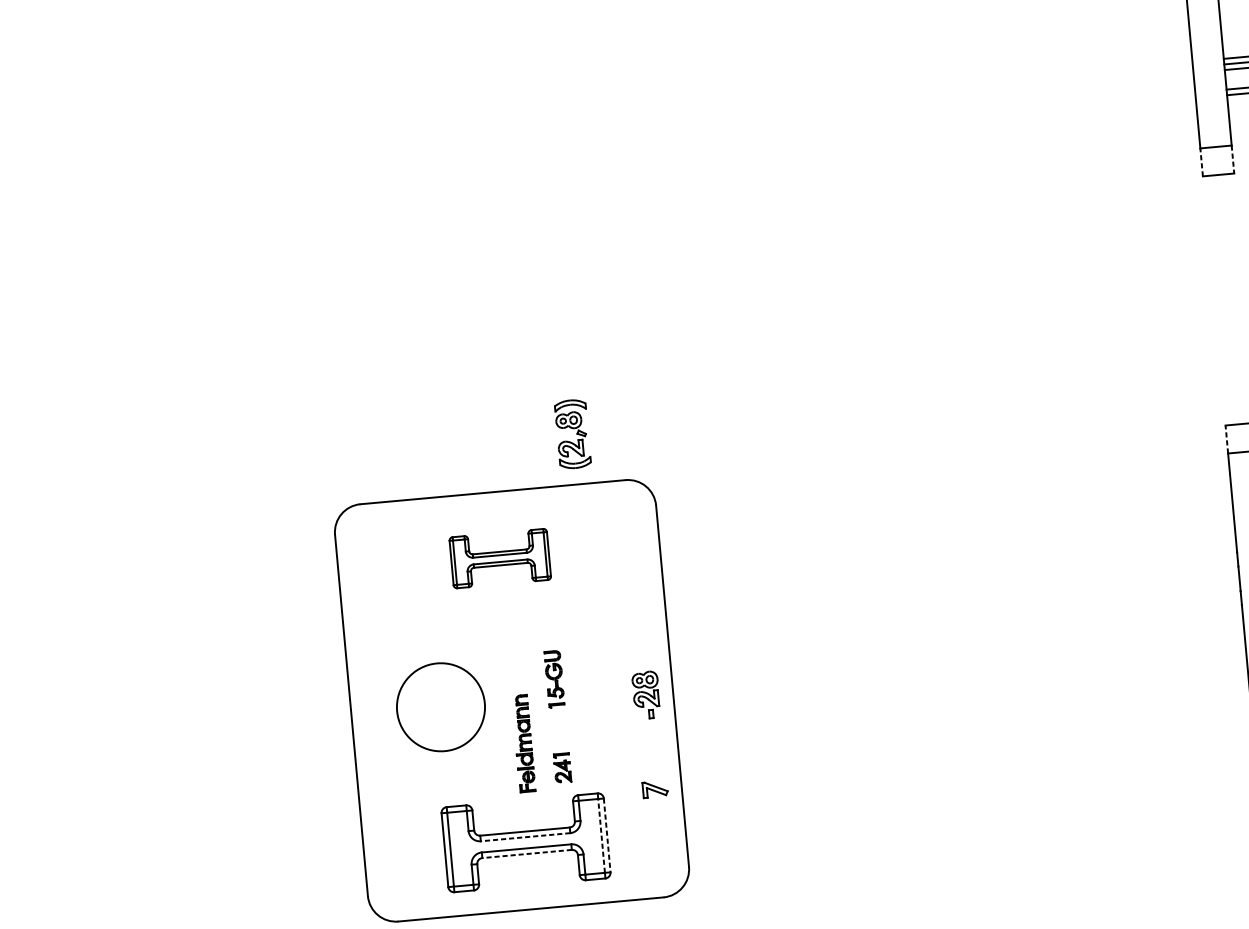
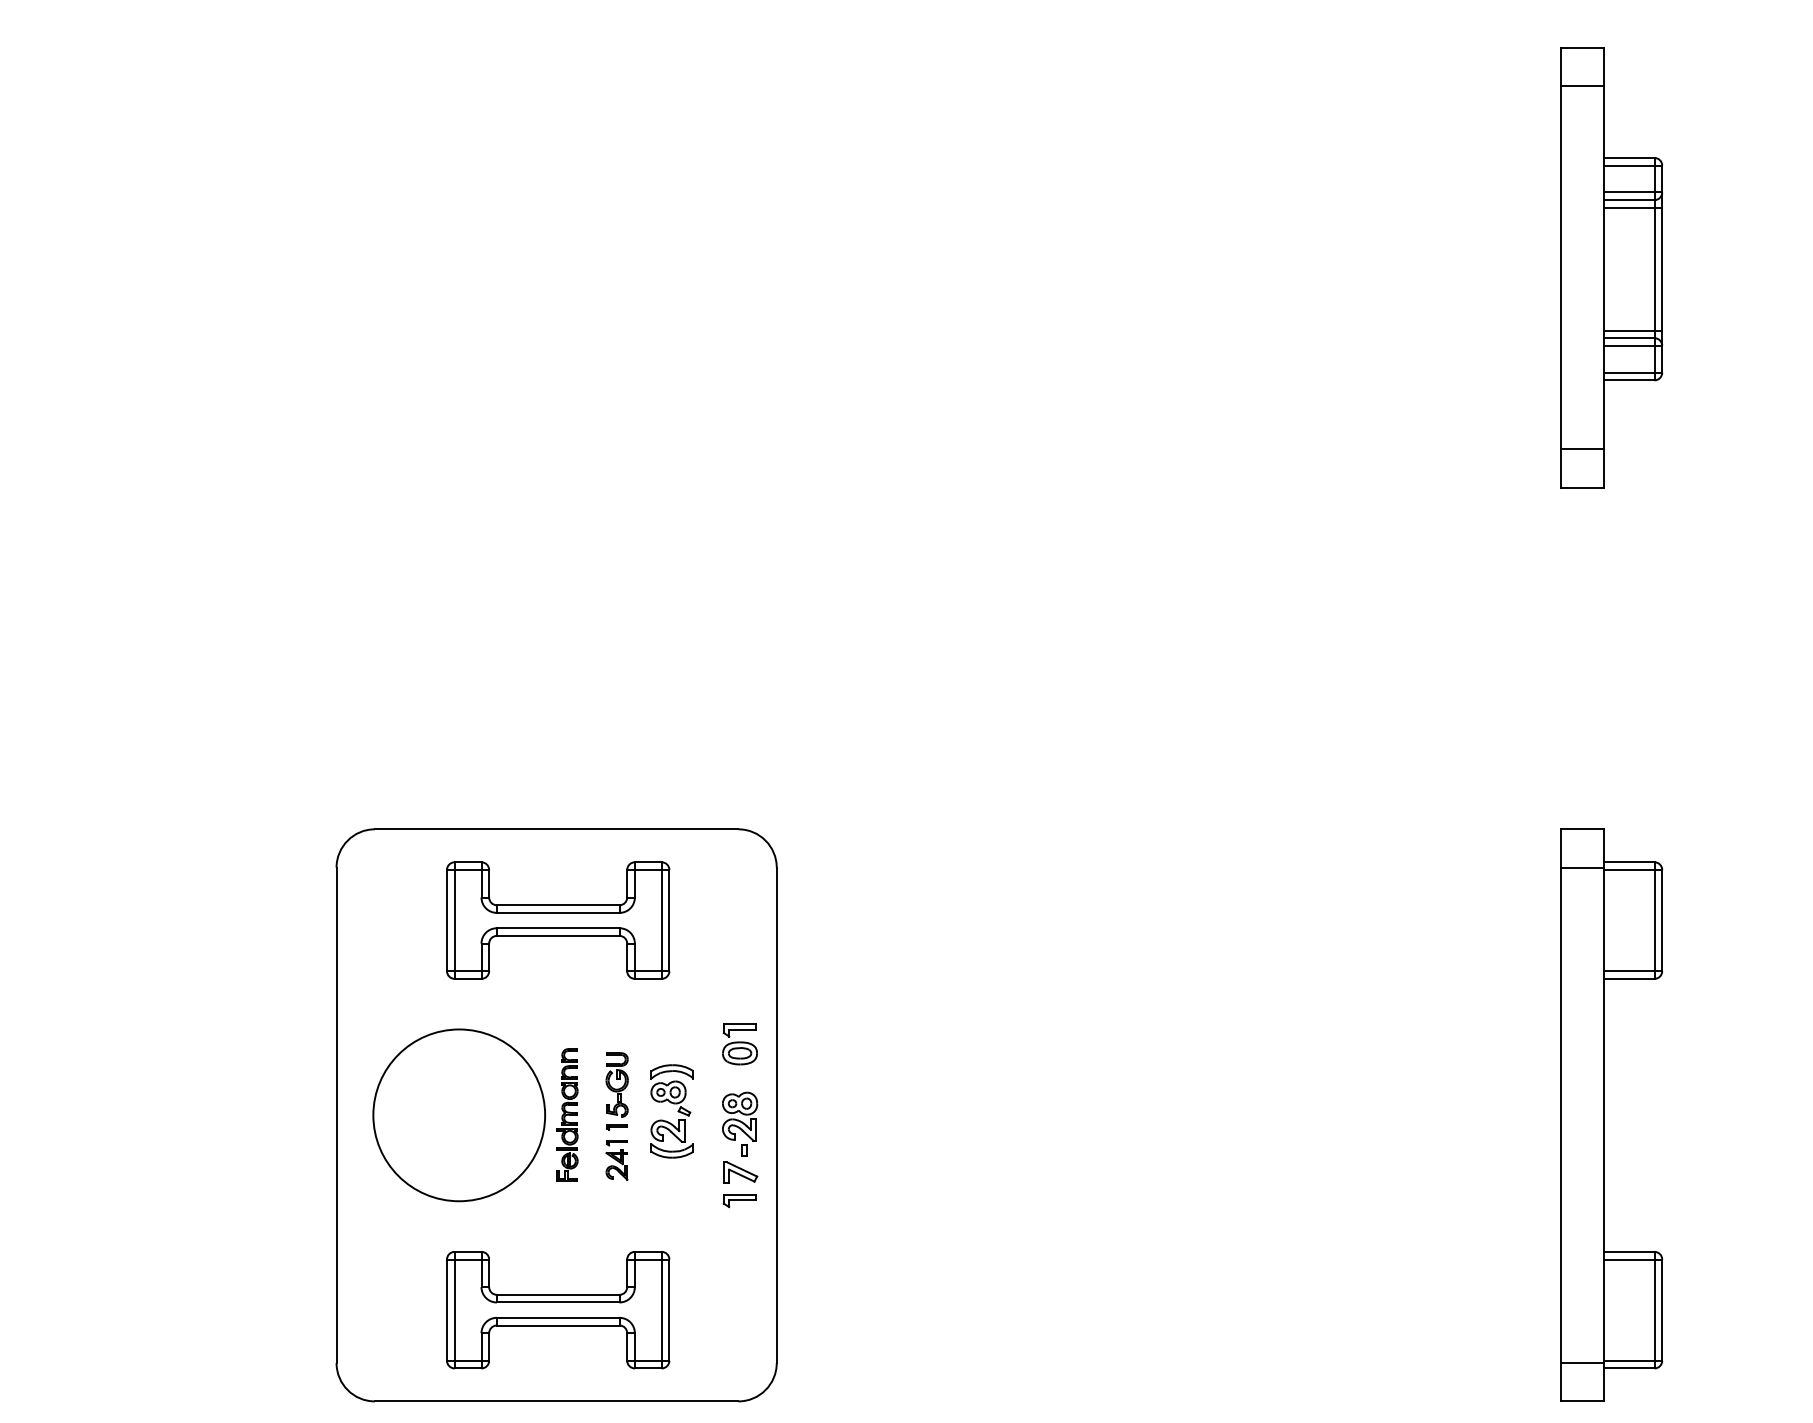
line: (1232, 160) -> (1603, 469), dashed -> solid
line: (1201, 162) -> (1560, 468), dashed -> solid
part: (572, 434) -> (671, 1111), moved
line: (1226, 439) -> (1560, 848), dashed -> solid
part: (500, 558) -> (558, 920), size x1.67
part: (640, 637) -> (739, 1044), added
circle: (441, 707) -> (459, 1115), size x1.43
part: (523, 743) -> (567, 1114), moved
part: (651, 751) -> (739, 1201), added
part: (562, 768) -> (616, 1160), moved
part: (655, 789) -> (740, 1172), moved
line: (607, 835) -> (669, 1310), dashed -> solid
line: (601, 836) -> (661, 1310), dashed -> solid
line: (525, 837) -> (557, 1302), dashed -> solid
line: (526, 854) -> (557, 1325), dashed -> solid

